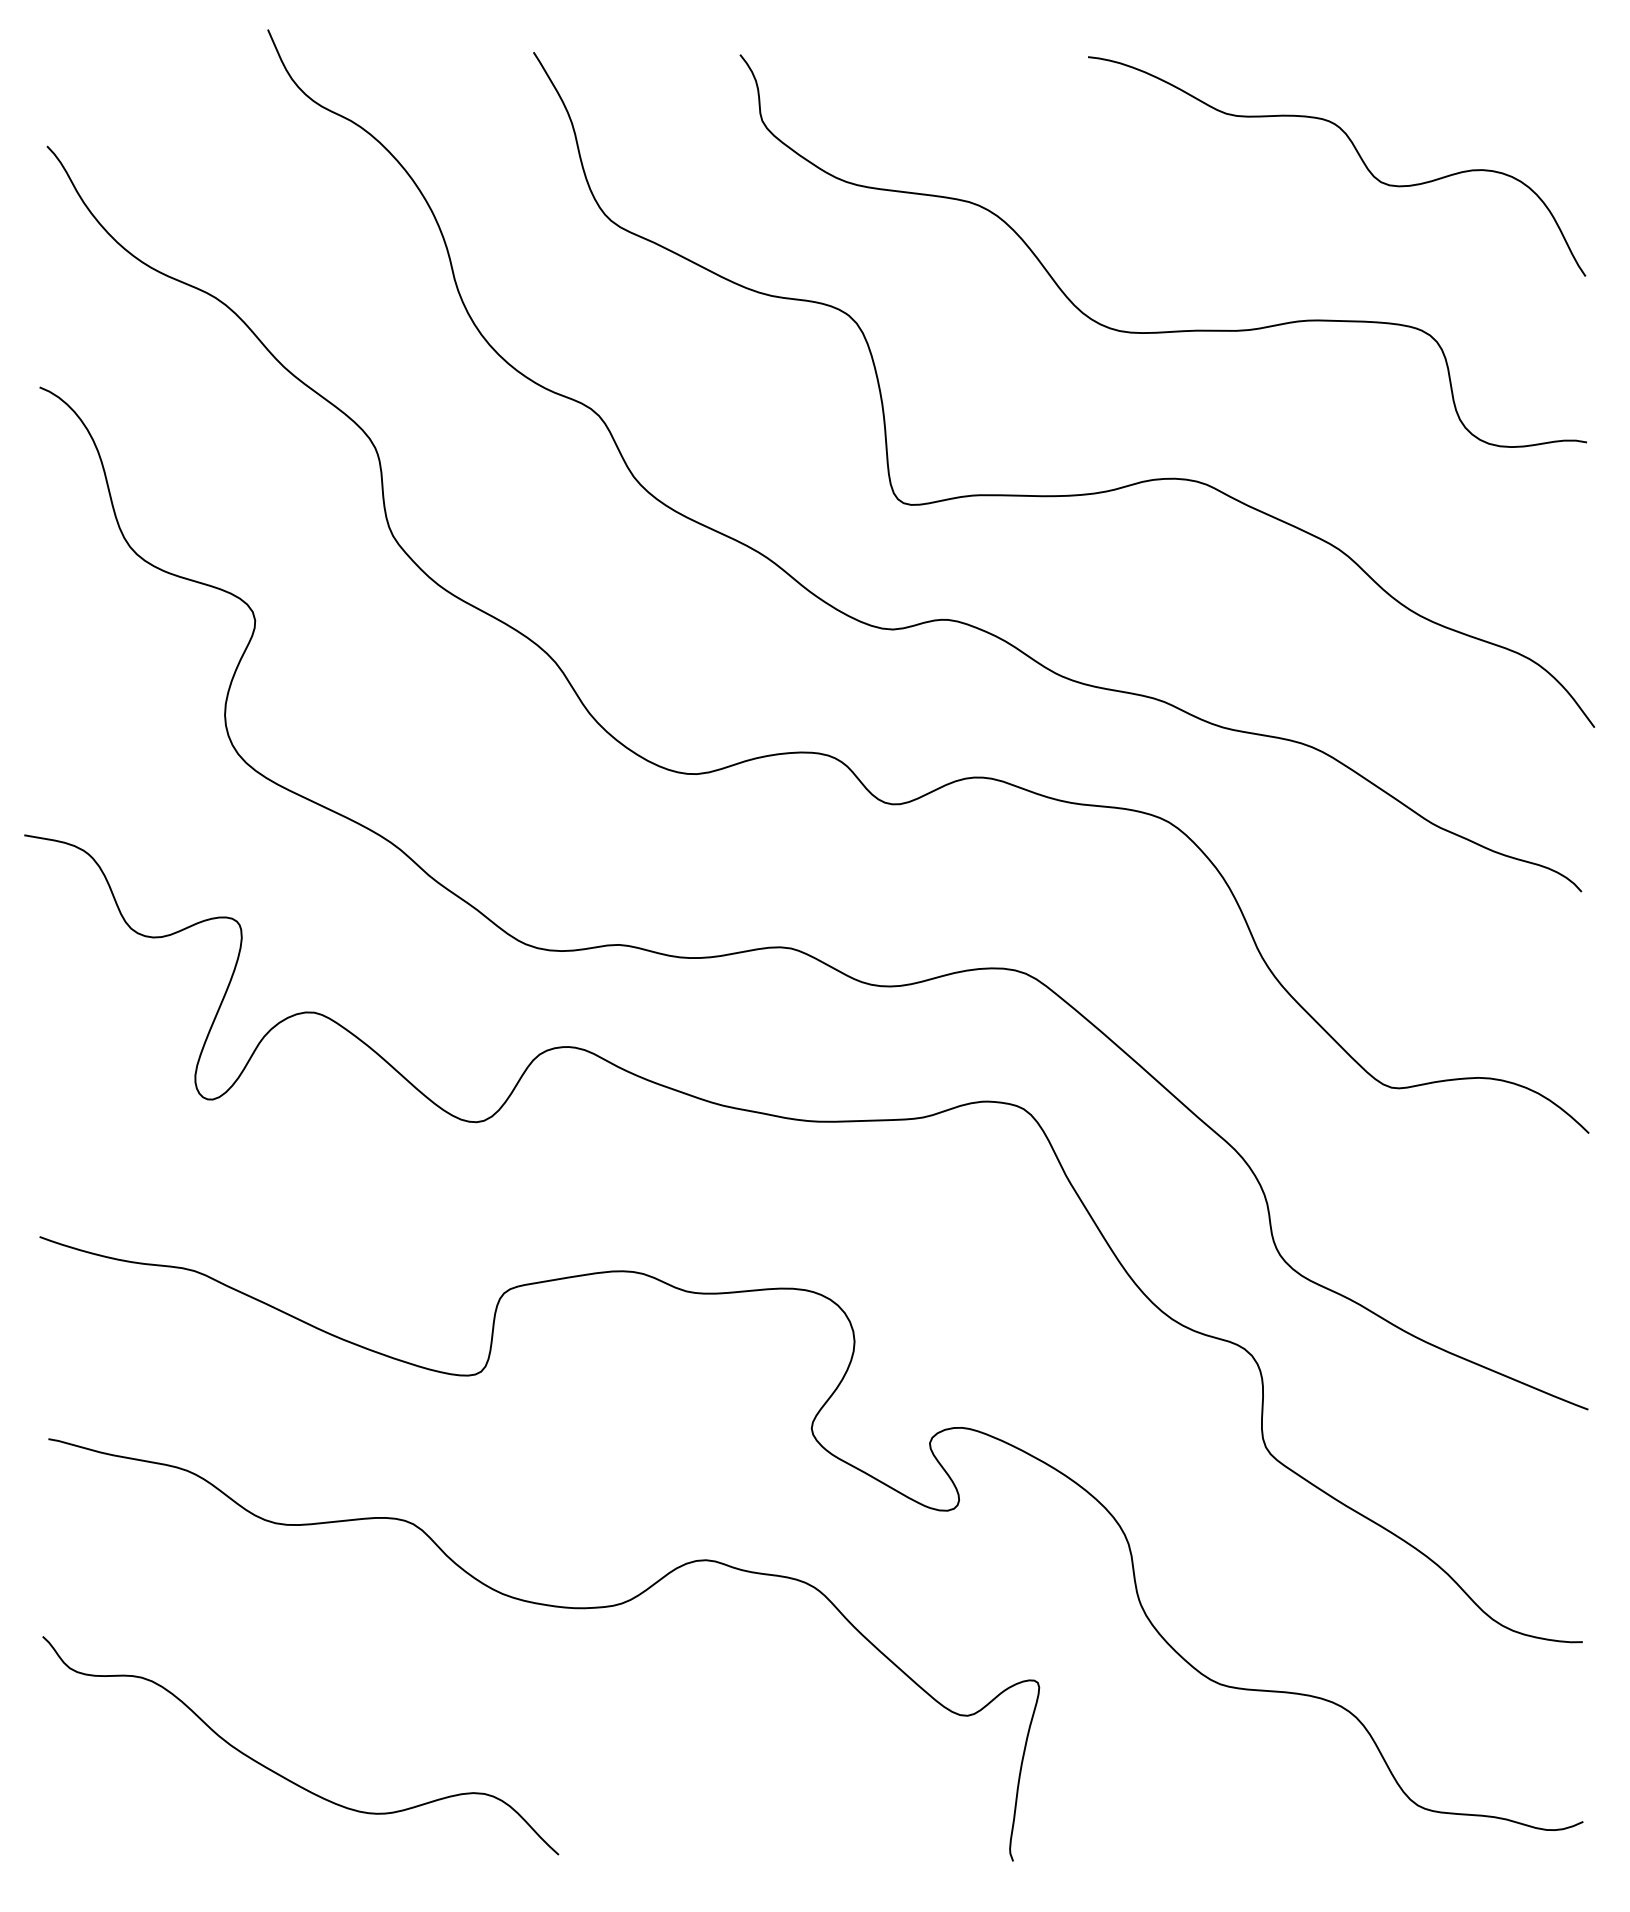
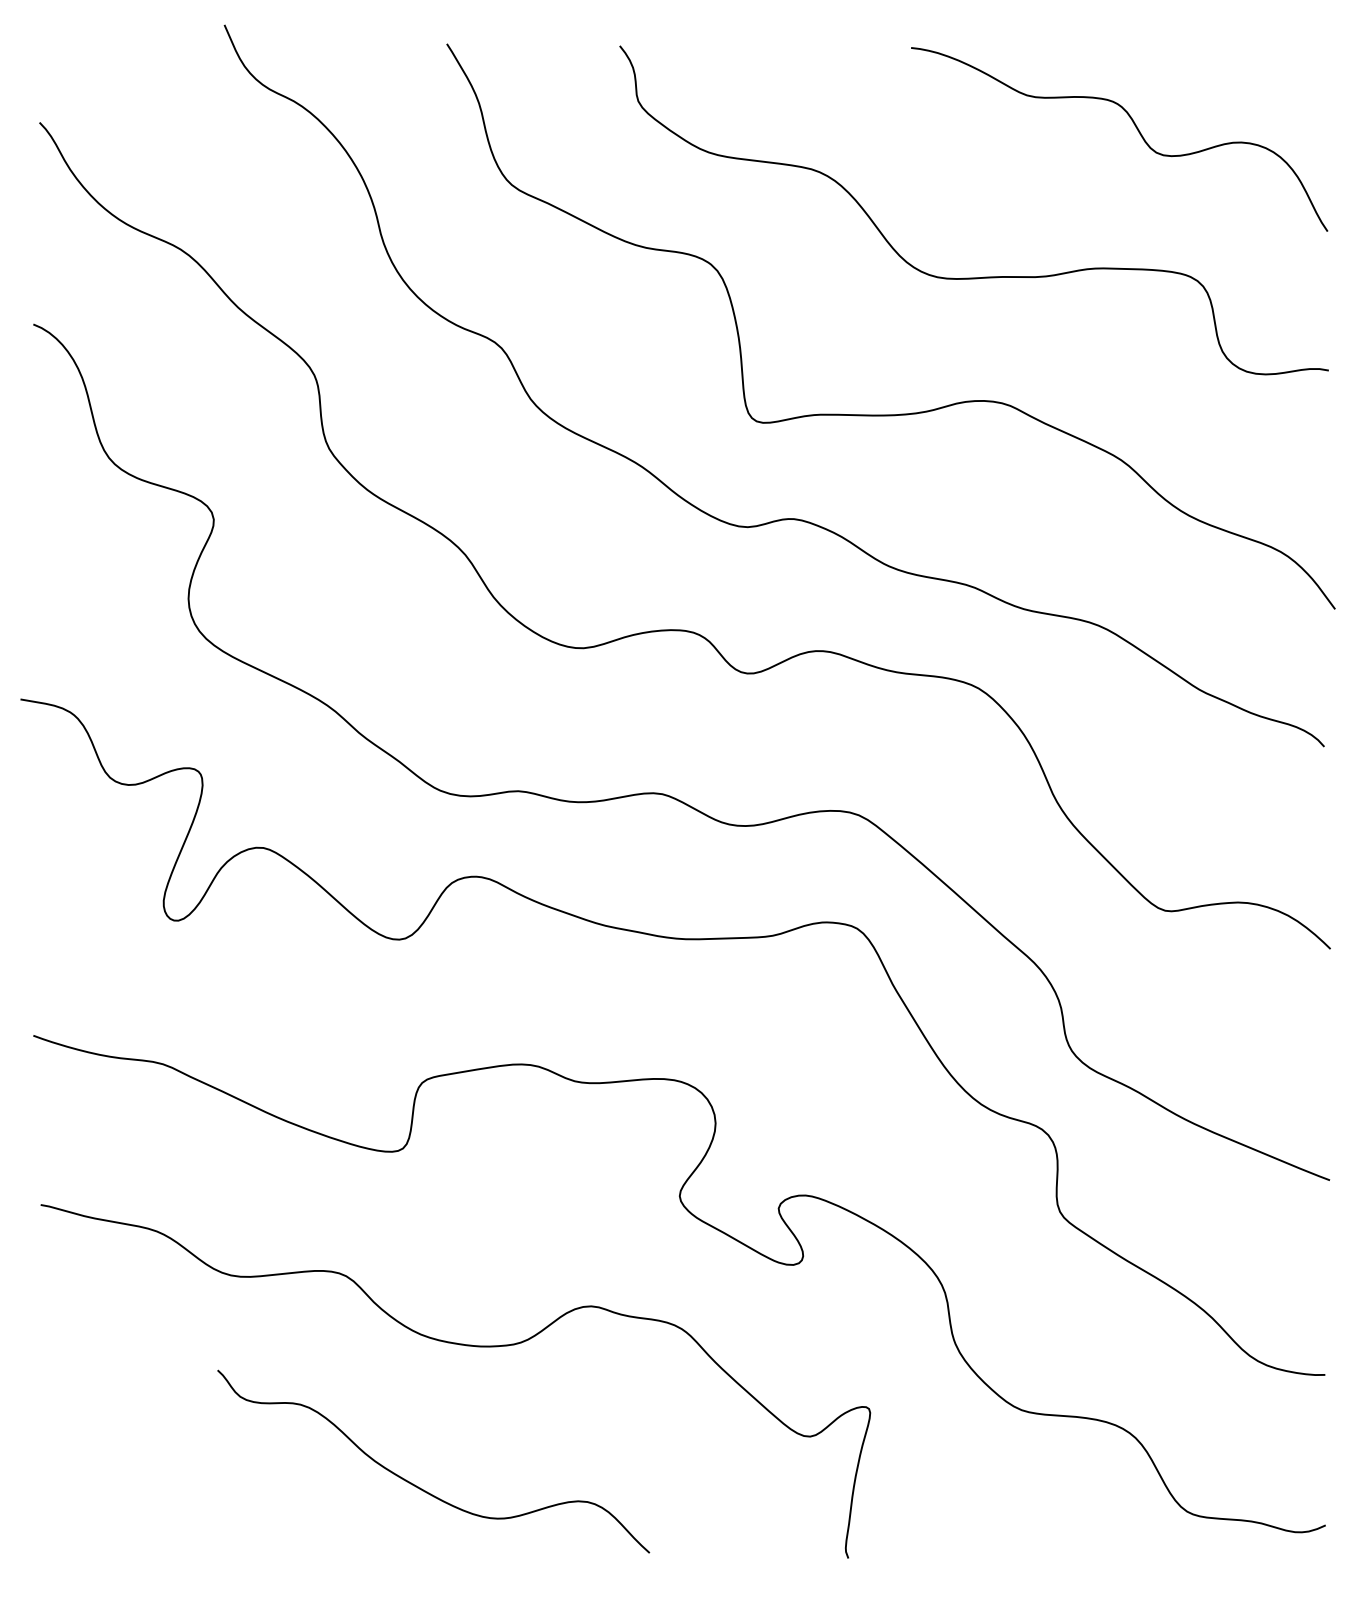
curve: (284, 1776) -> (420, 1487), moved

